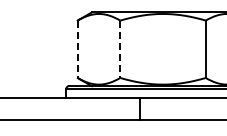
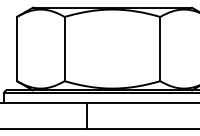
line: (77, 49) -> (16, 49), dashed -> solid
line: (120, 49) -> (64, 49), dashed -> solid

